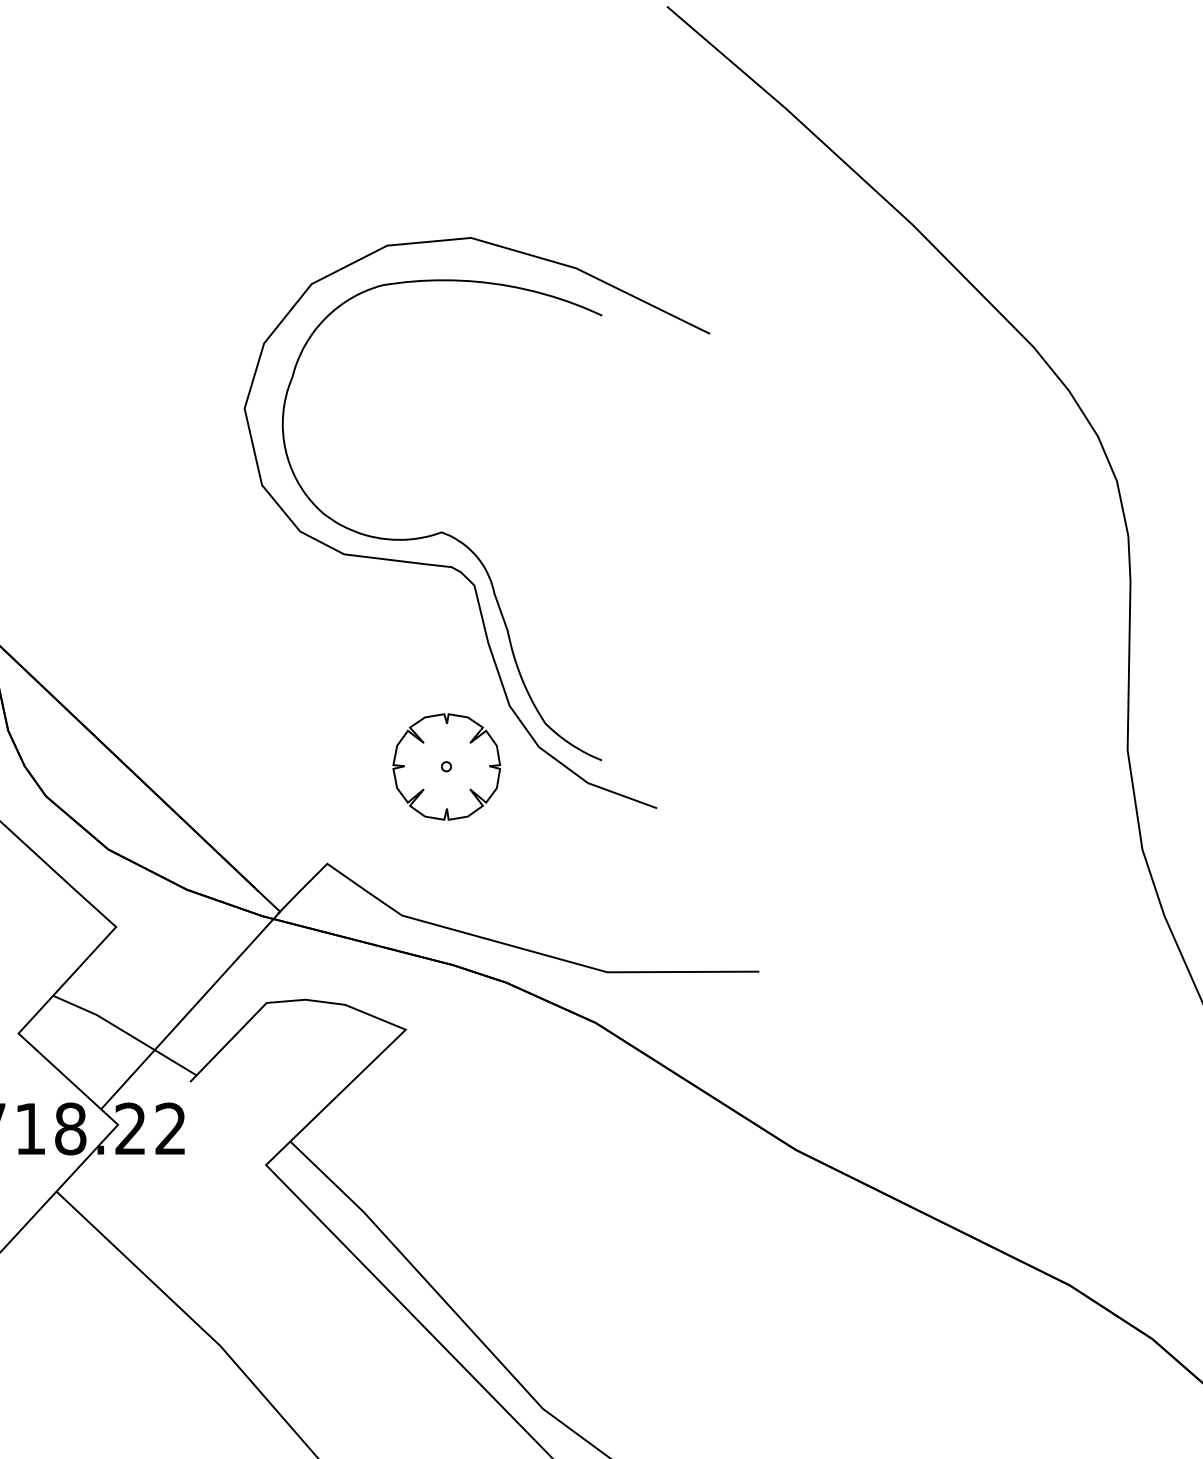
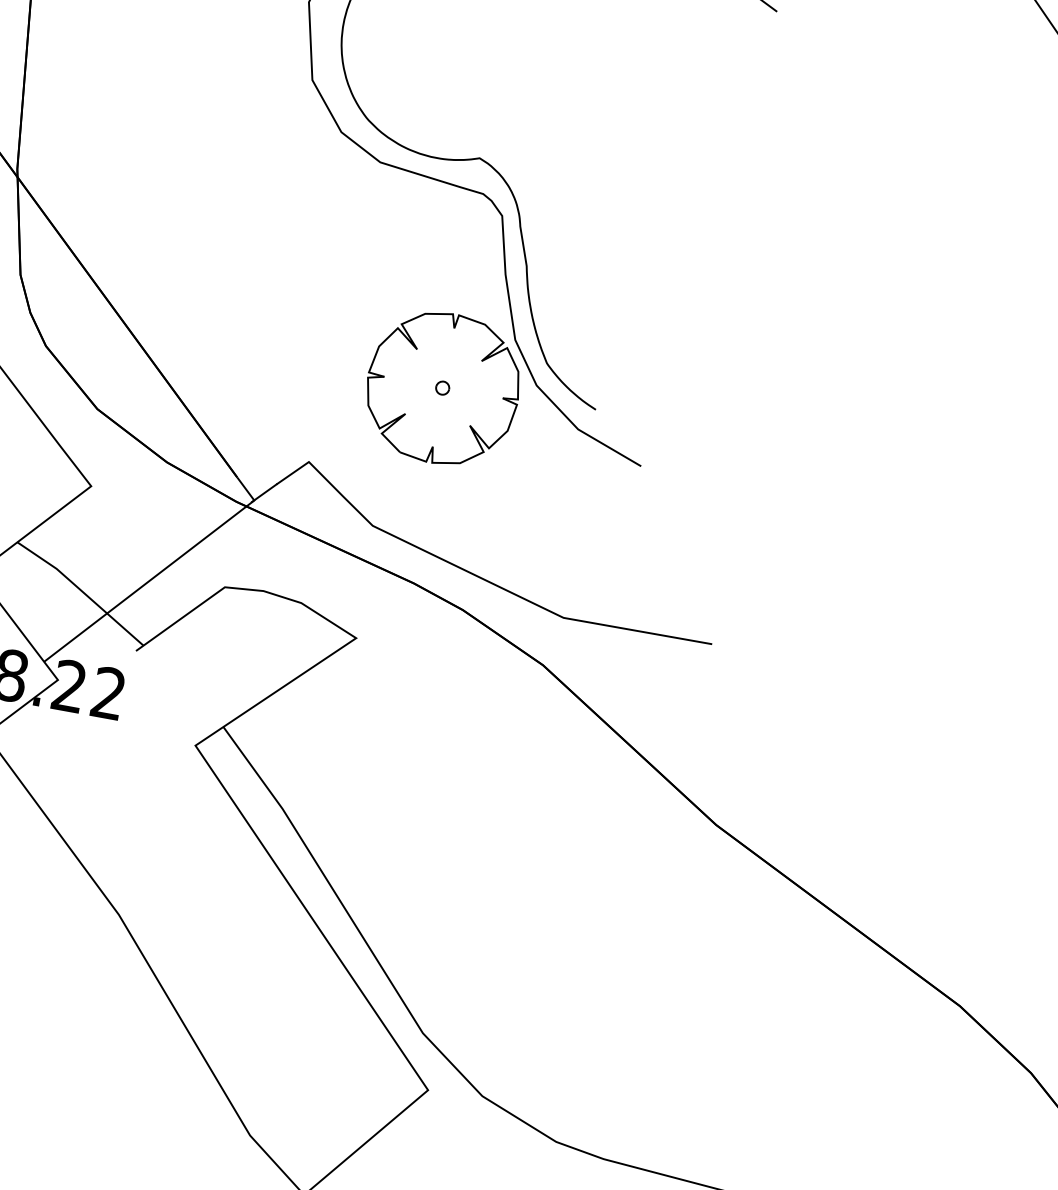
part: (446, 766) -> (442, 388), size x1.43

